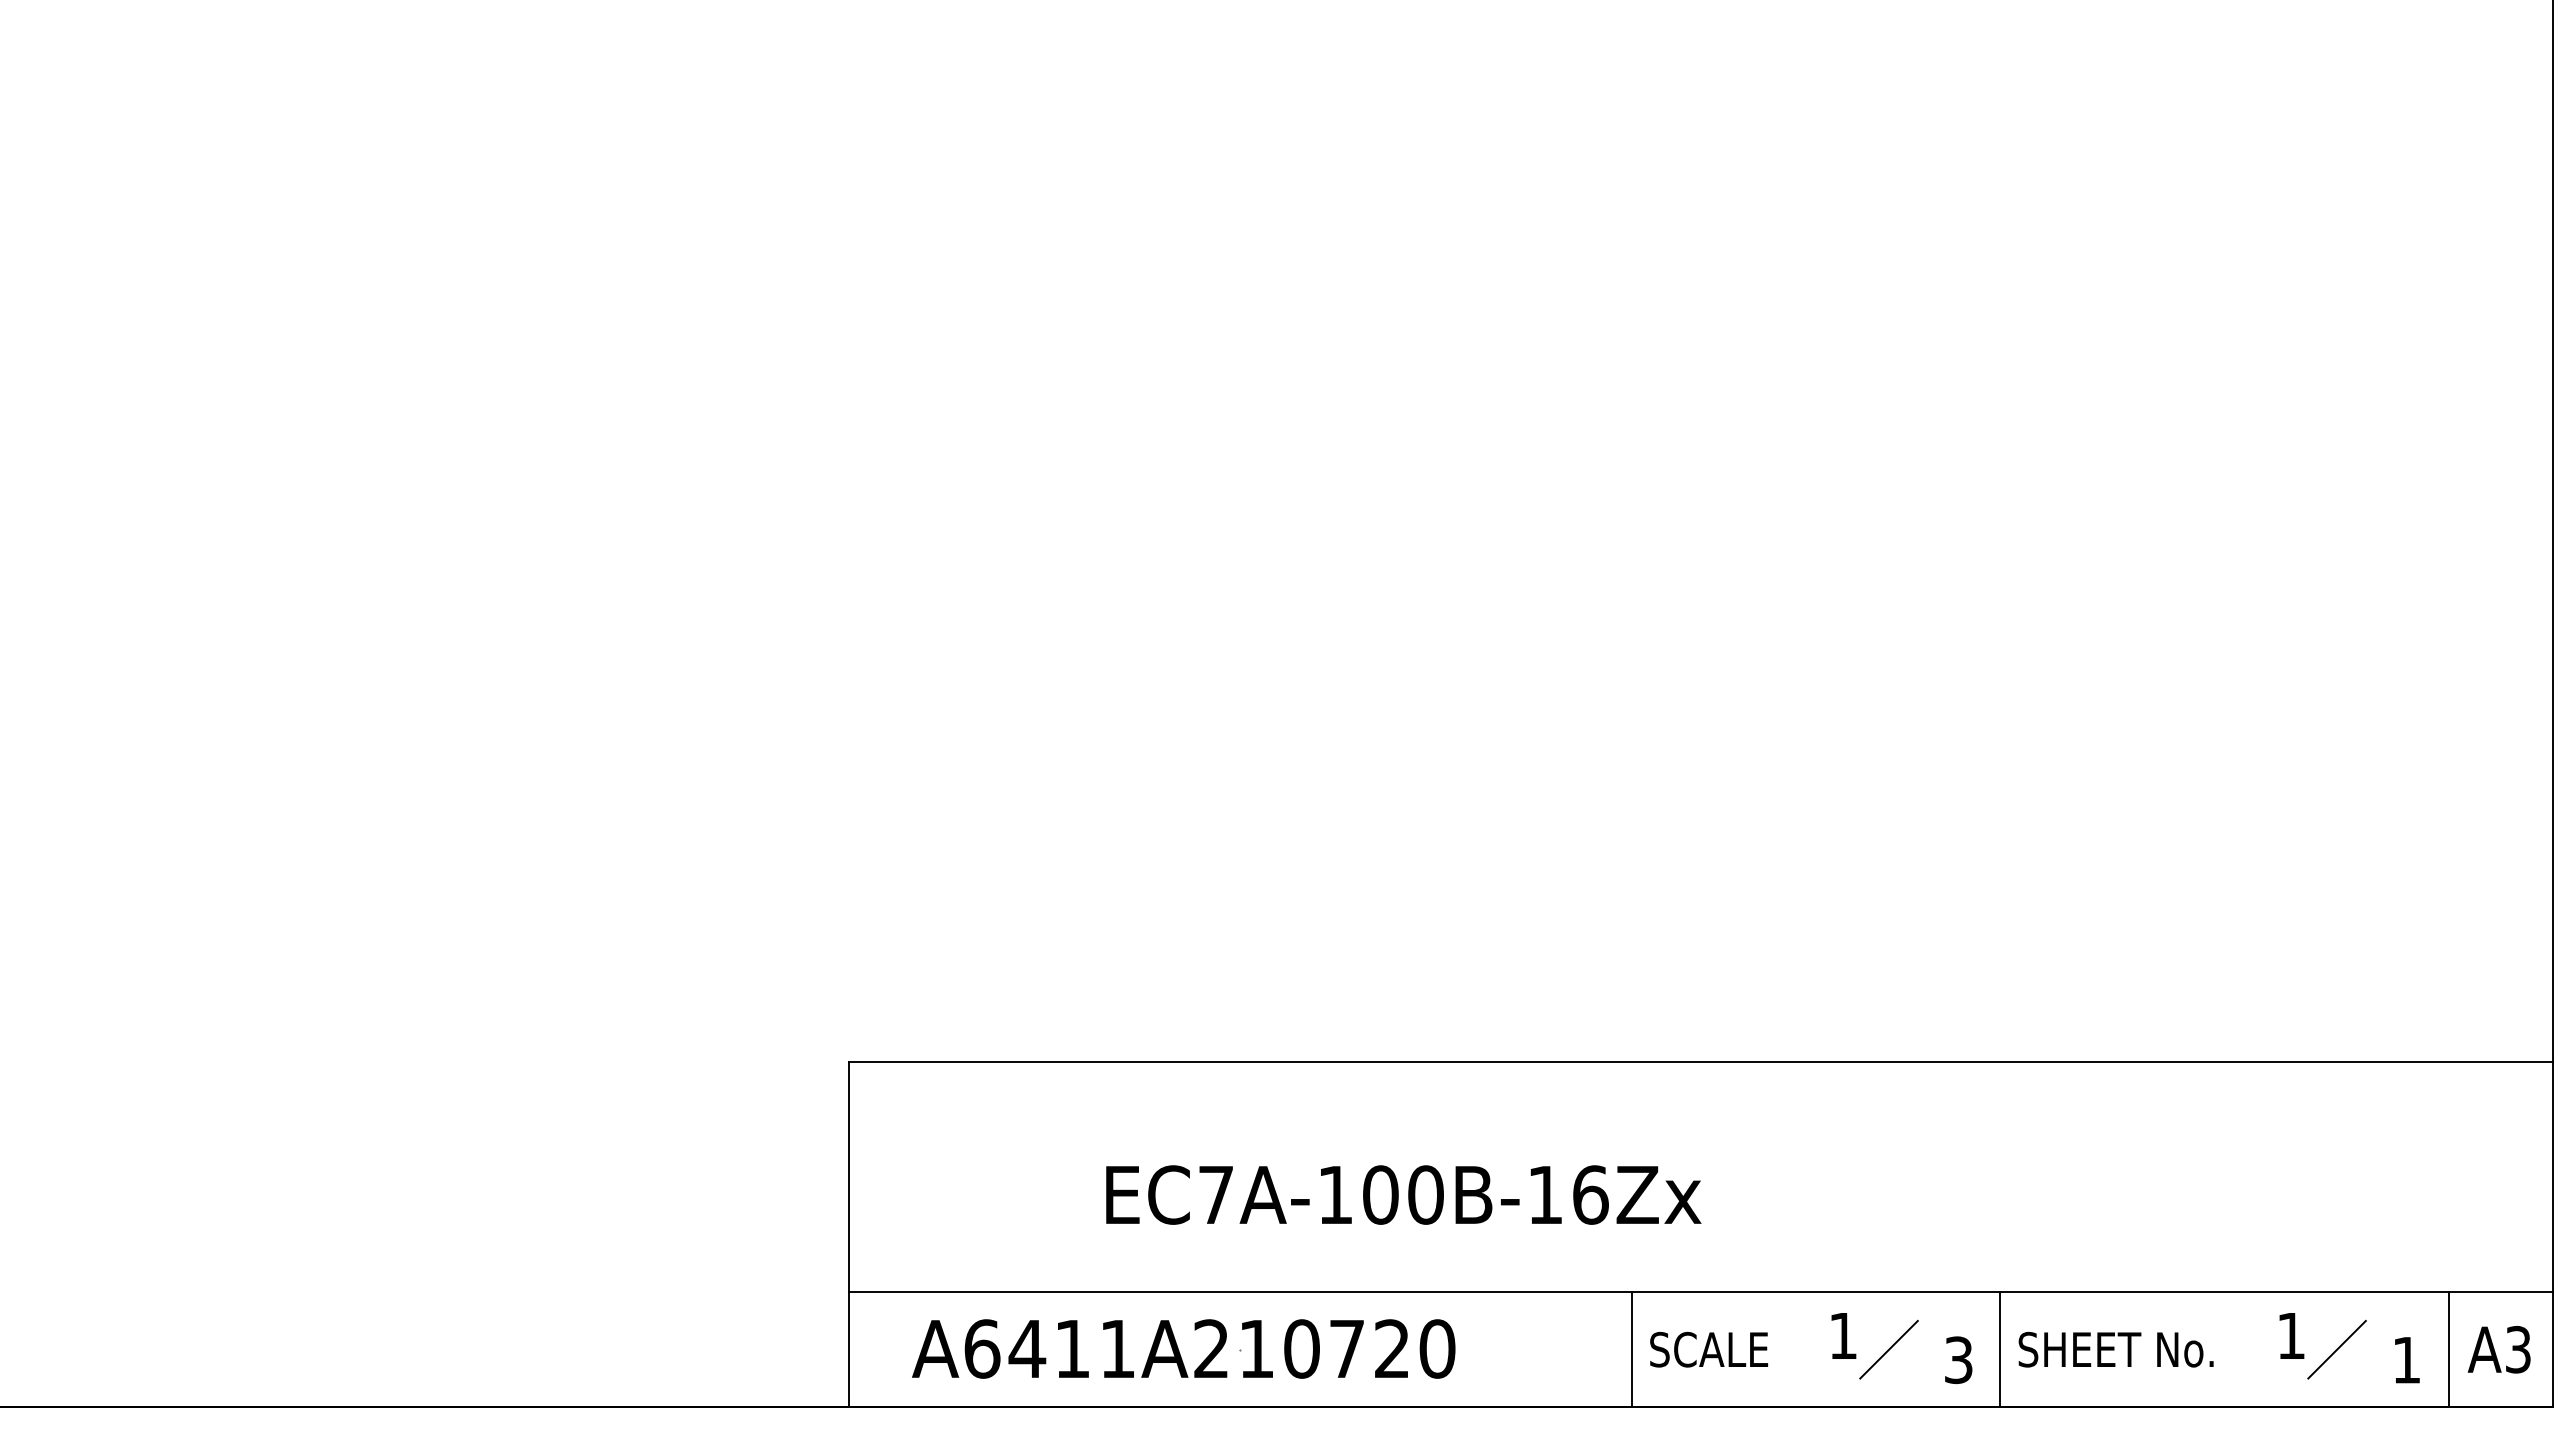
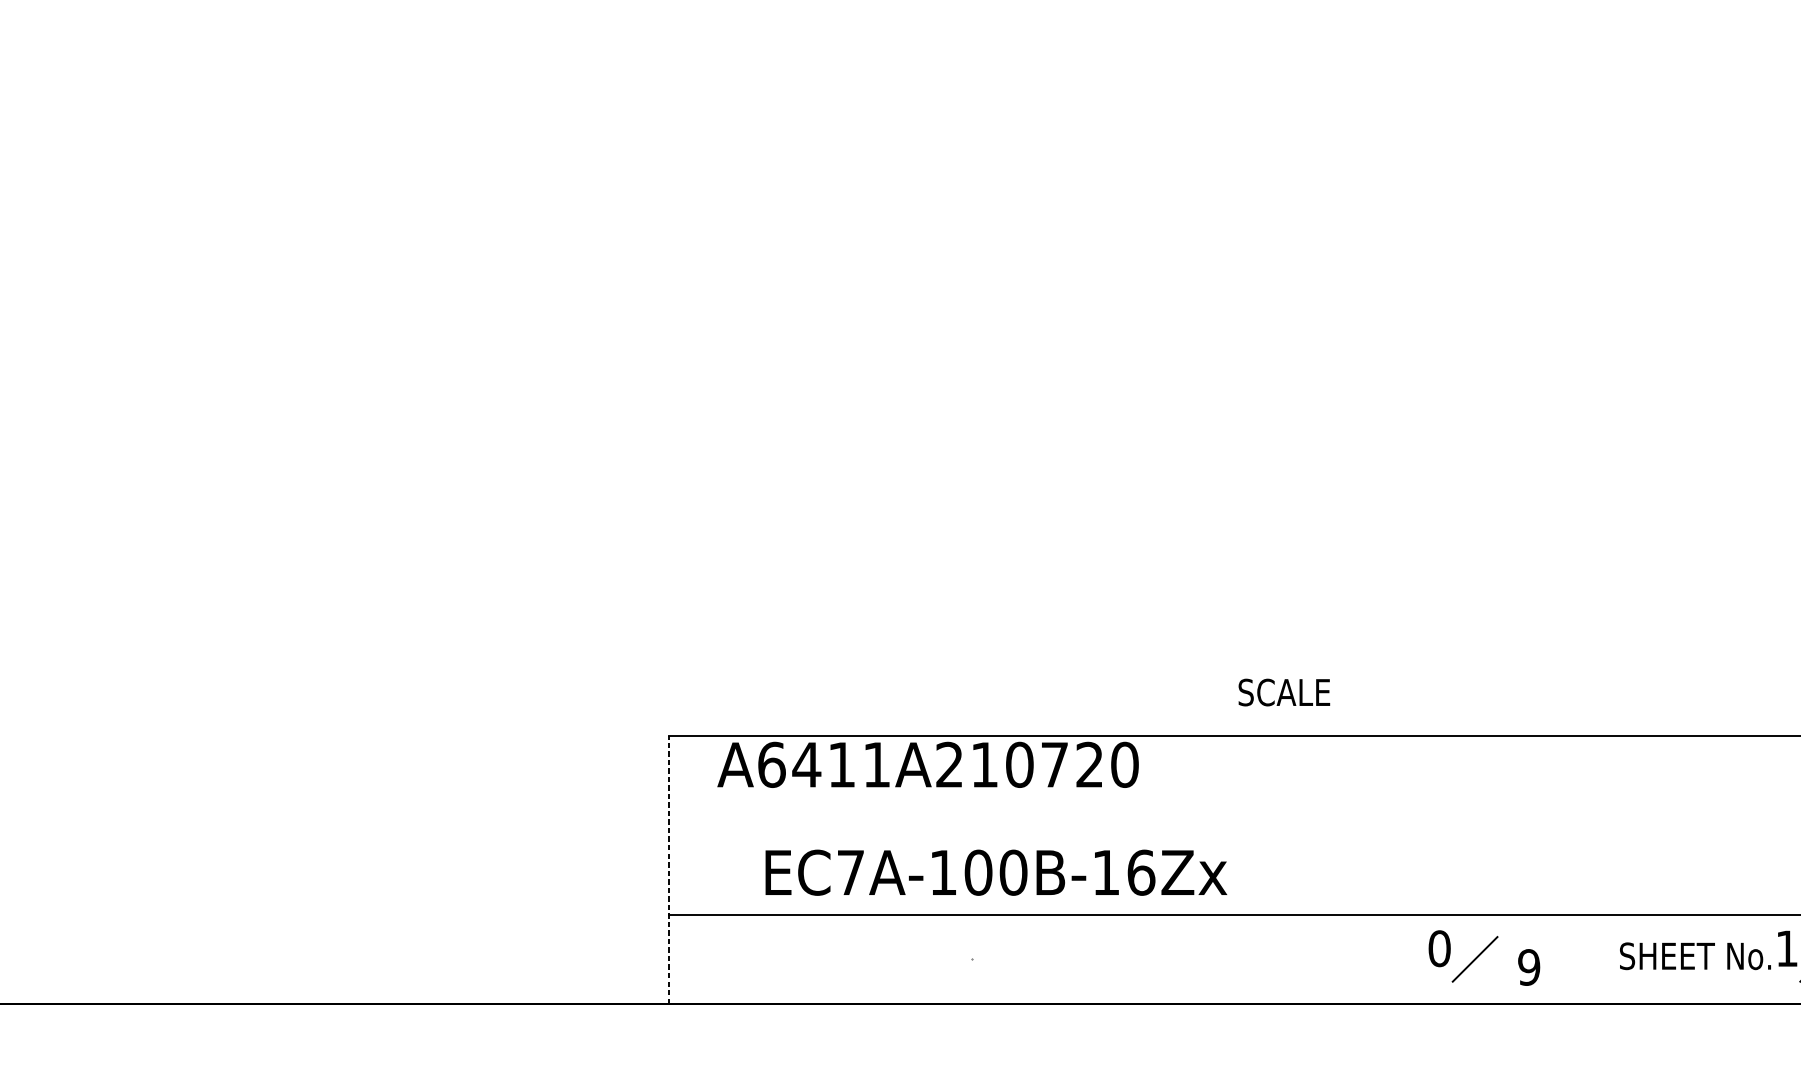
text: (1403, 1194) -> (996, 872), moved
line: (849, 1234) -> (668, 869), solid -> dashed
text: (1843, 1335) -> (1439, 948), 1 -> 0
text: (1183, 1348) -> (927, 764), moved
line: (1631, 1349) -> (1275, 959), removed
text: (1708, 1349) -> (1283, 692), moved
line: (2000, 1349) -> (1561, 959), removed
text: (2115, 1349) -> (1694, 956), moved
text: (1958, 1359) -> (1528, 966), 3 -> 9

